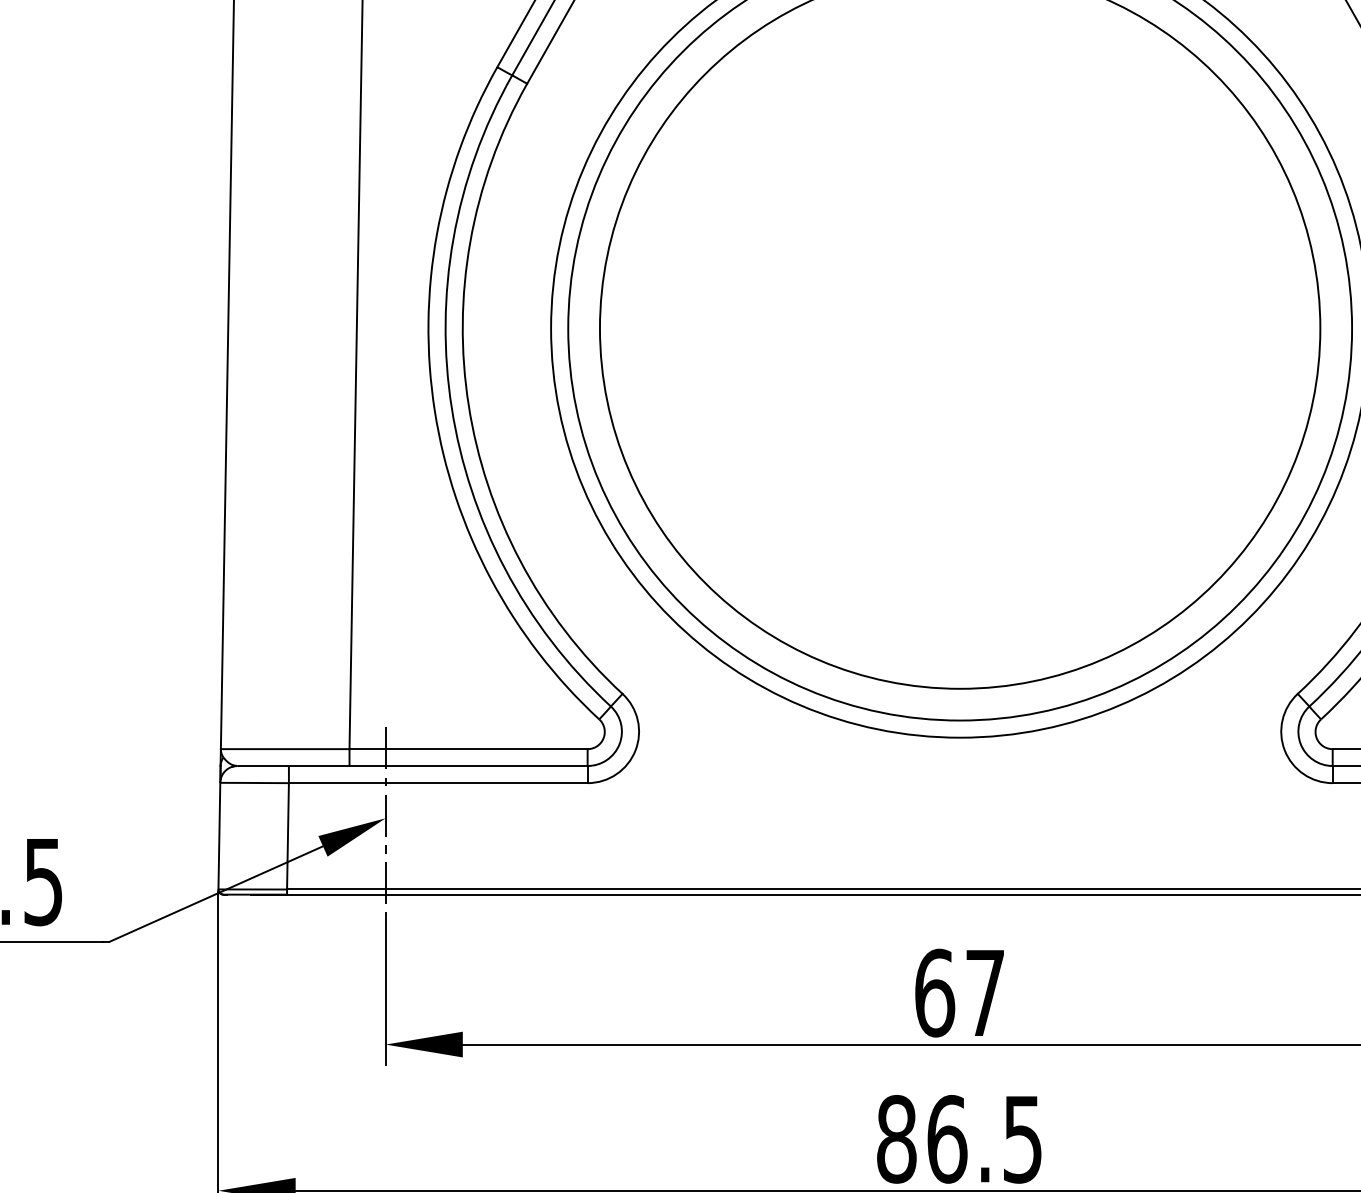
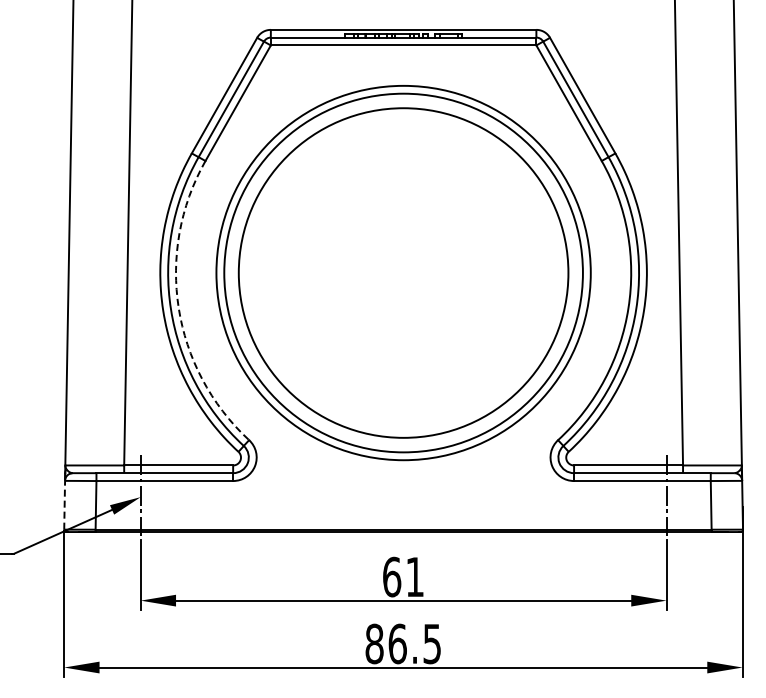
arc: (468, 406) -> (178, 308), solid -> dashed
line: (219, 834) -> (64, 504), solid -> dashed
text: (983, 991) -> (414, 576), 67 -> 61

